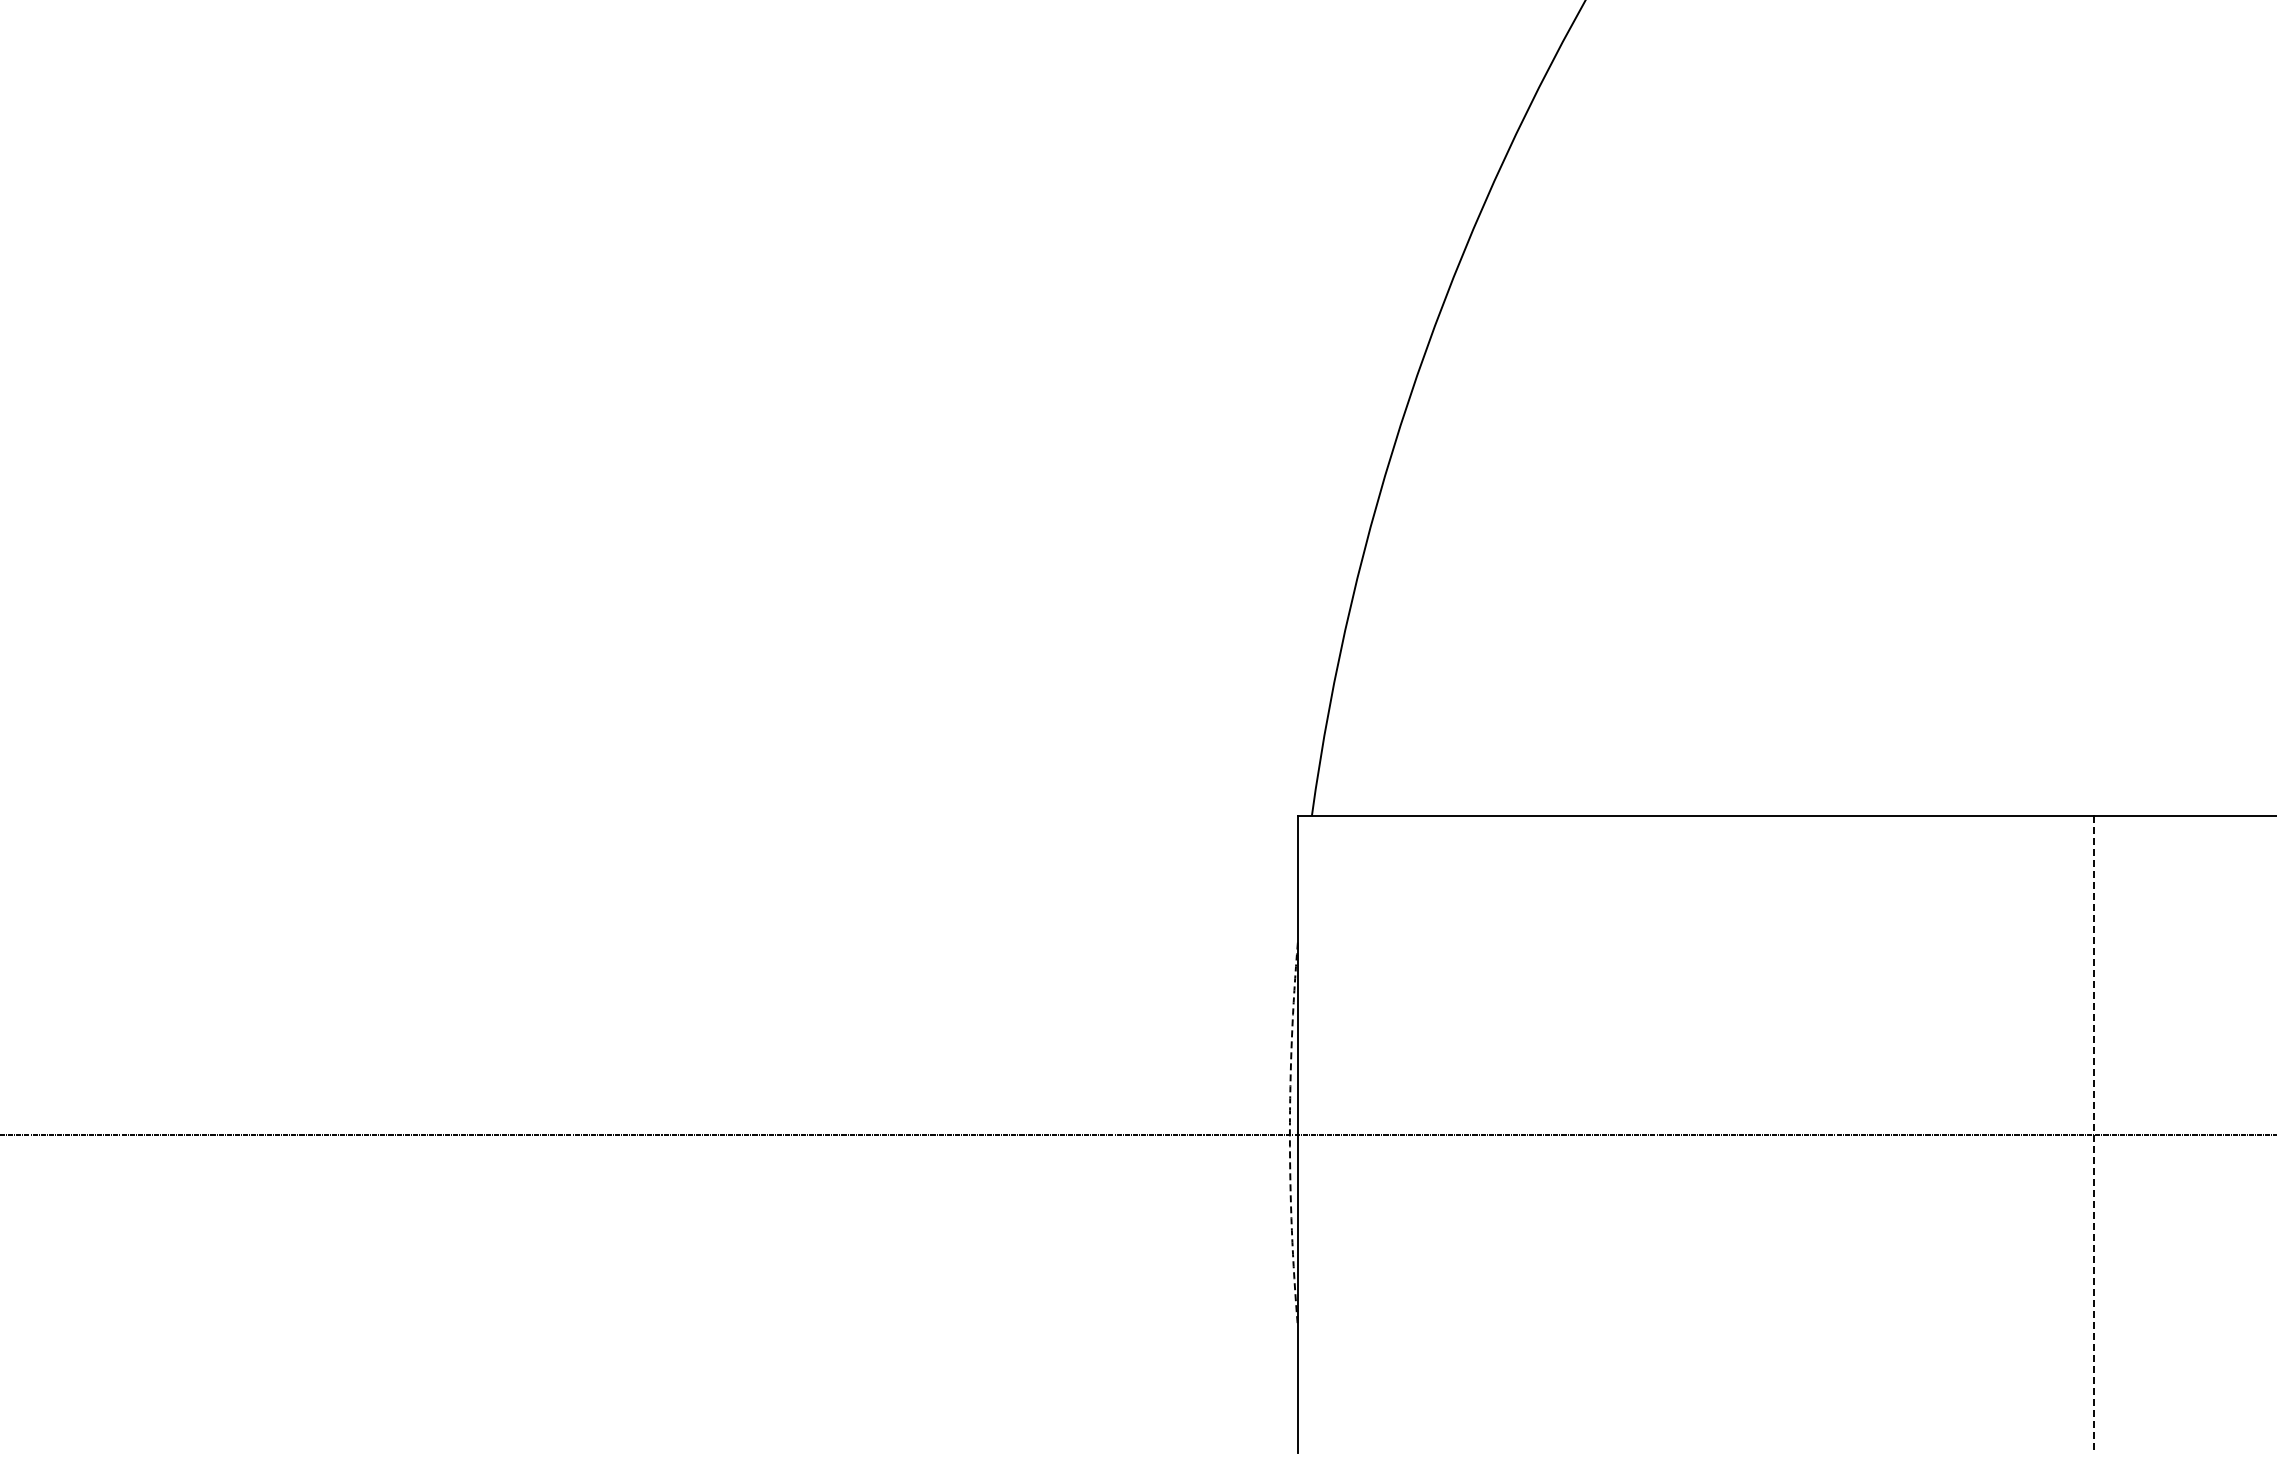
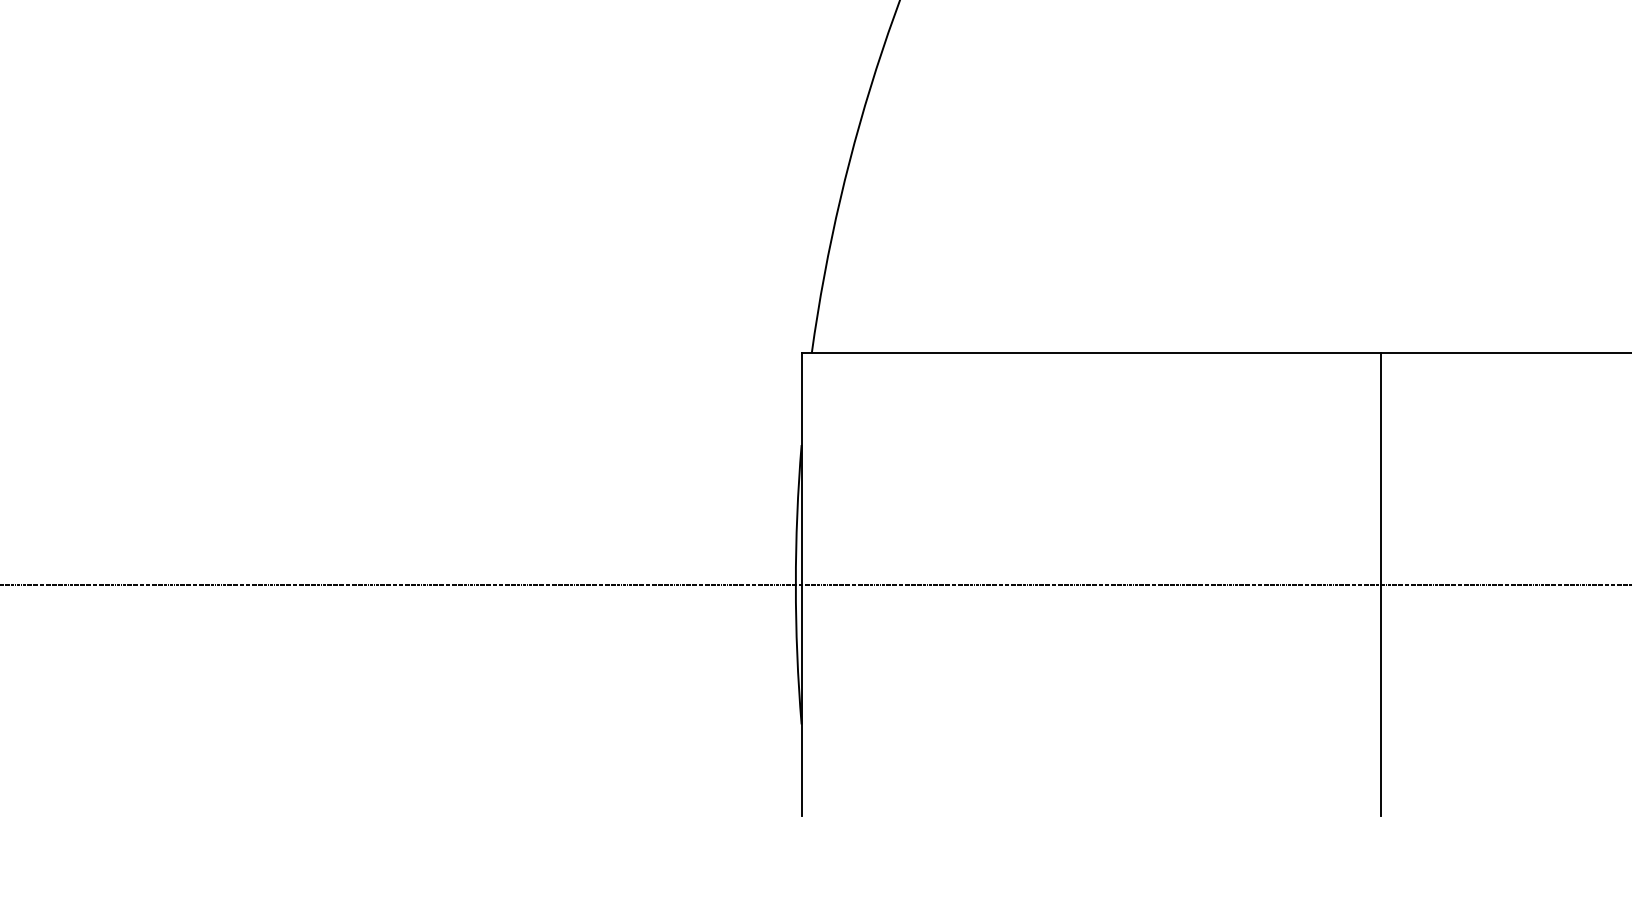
arc: (1289, 1134) -> (795, 584), dashed -> solid
line: (2094, 1135) -> (1381, 585), dashed -> solid

